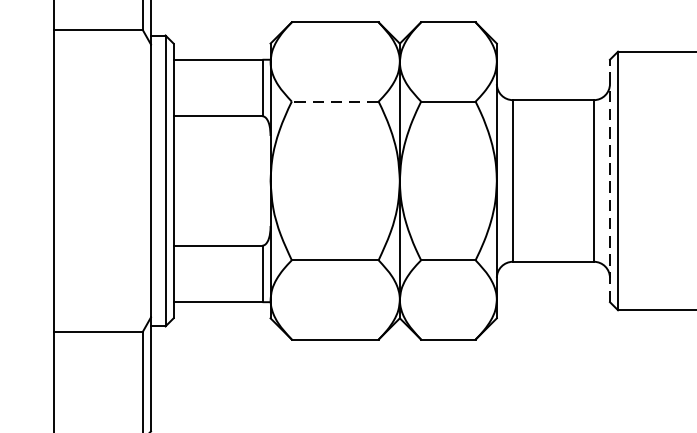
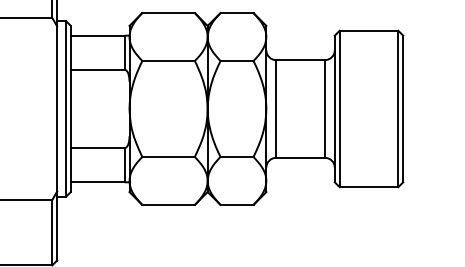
line: (335, 102) -> (168, 61), dashed -> solid
line: (609, 180) -> (334, 108), dashed -> solid

